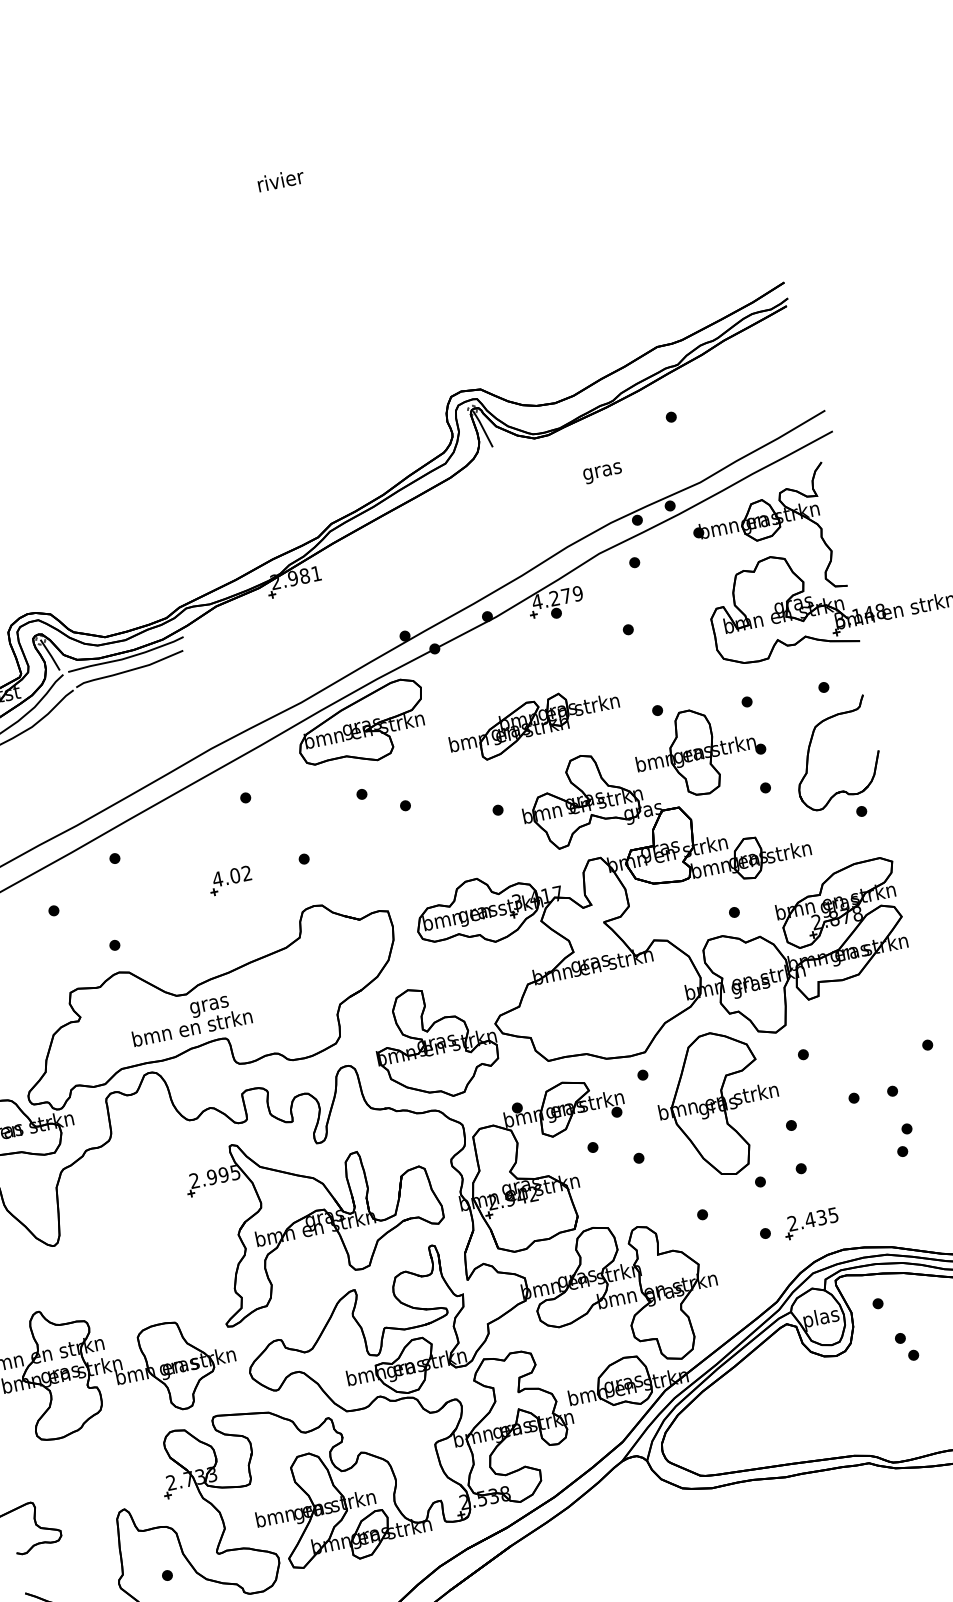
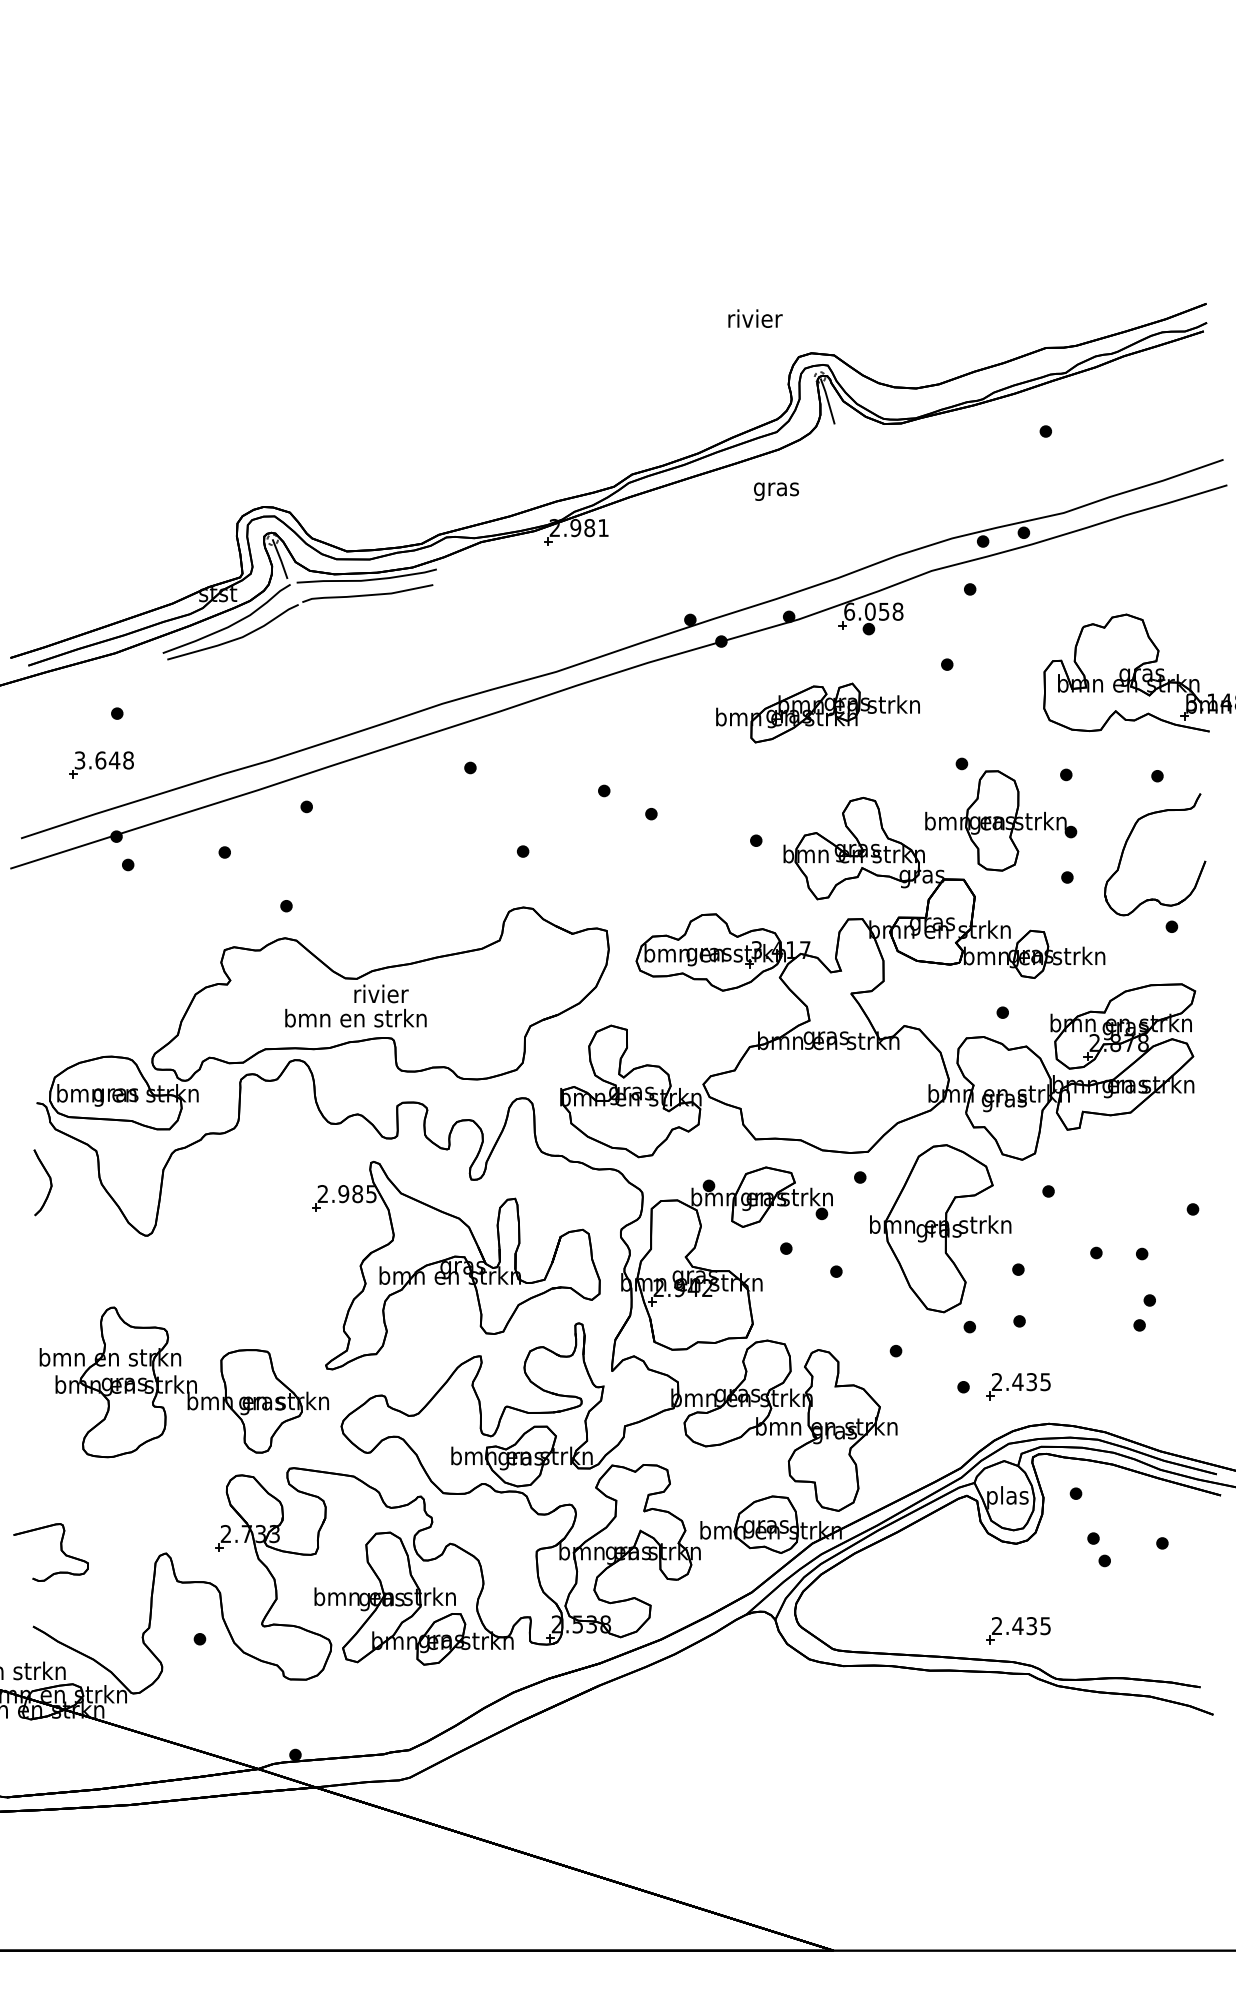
text: (280, 180) -> (755, 318), moved
text: (602, 473) -> (776, 491), moved
part: (766, 537) -> (1126, 591), removed
text: (557, 597) -> (873, 611), 4.279 -> 6.058
part: (534, 723) -> (817, 712), moved
part: (361, 725) -> (619, 711), removed
part: (230, 880) -> (433, 858), removed
text: (209, 1004) -> (381, 995), gras -> rivier
text: (223, 1175) -> (357, 1194), 2.995 -> 2.985
part: (853, 1428) -> (1018, 1630), added

